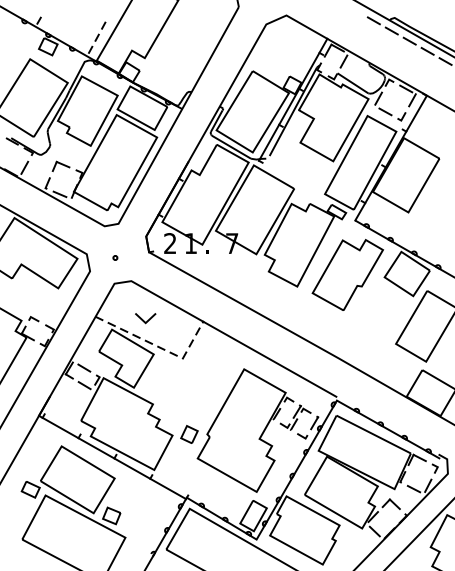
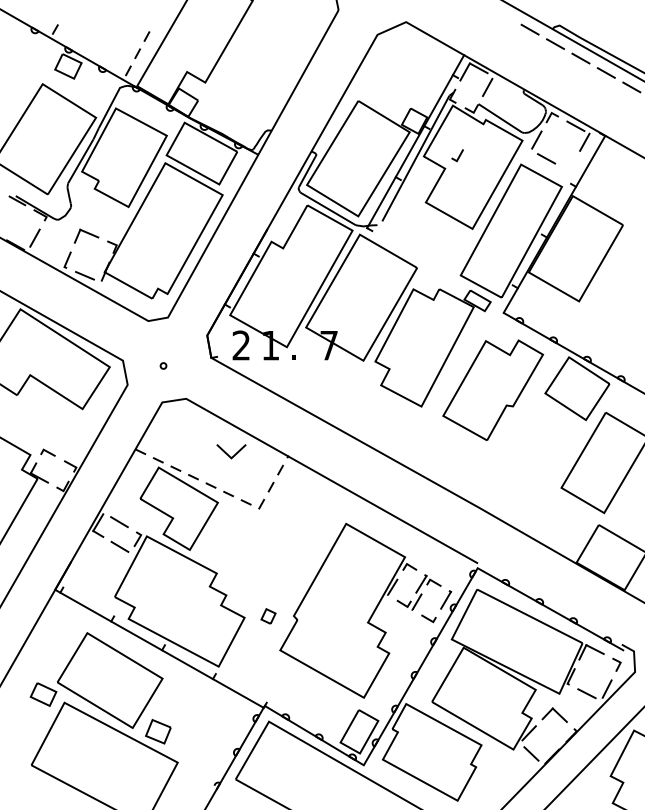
line: (402, 117) -> (458, 156), moved
line: (143, 320) -> (228, 454), moved
part: (189, 434) -> (268, 616), size x0.6

